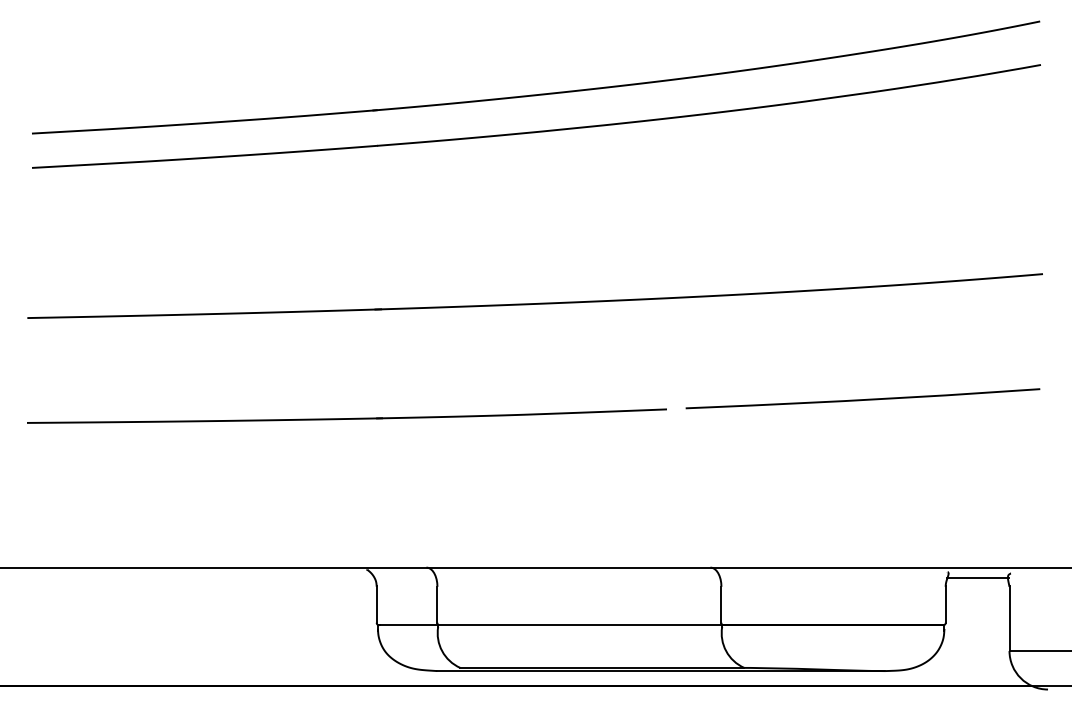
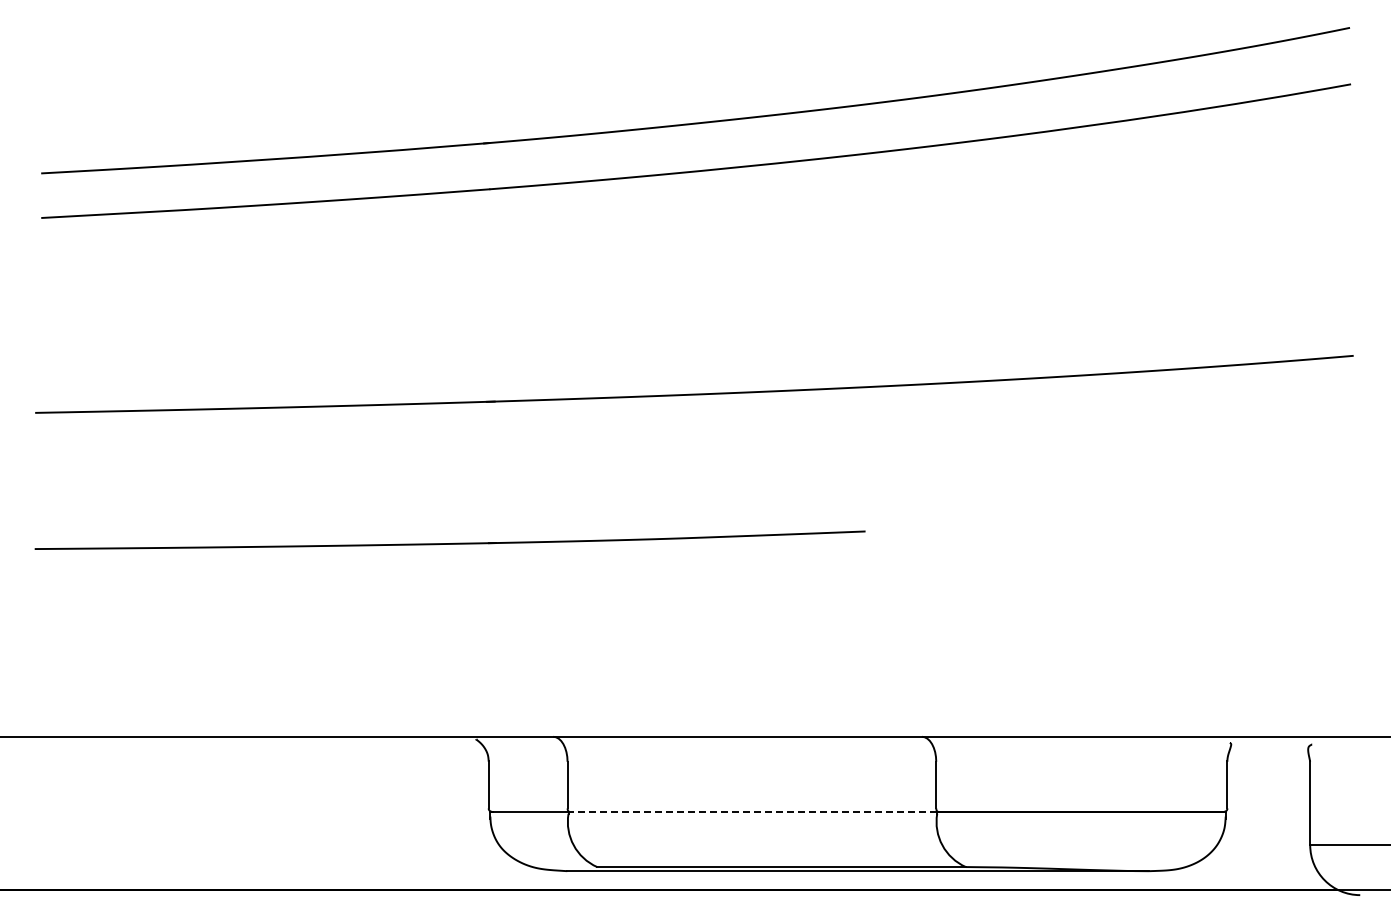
curve: (862, 399) -> (1119, 518), removed
line: (978, 578) -> (1269, 750), removed
line: (579, 625) -> (752, 811), solid -> dashed

